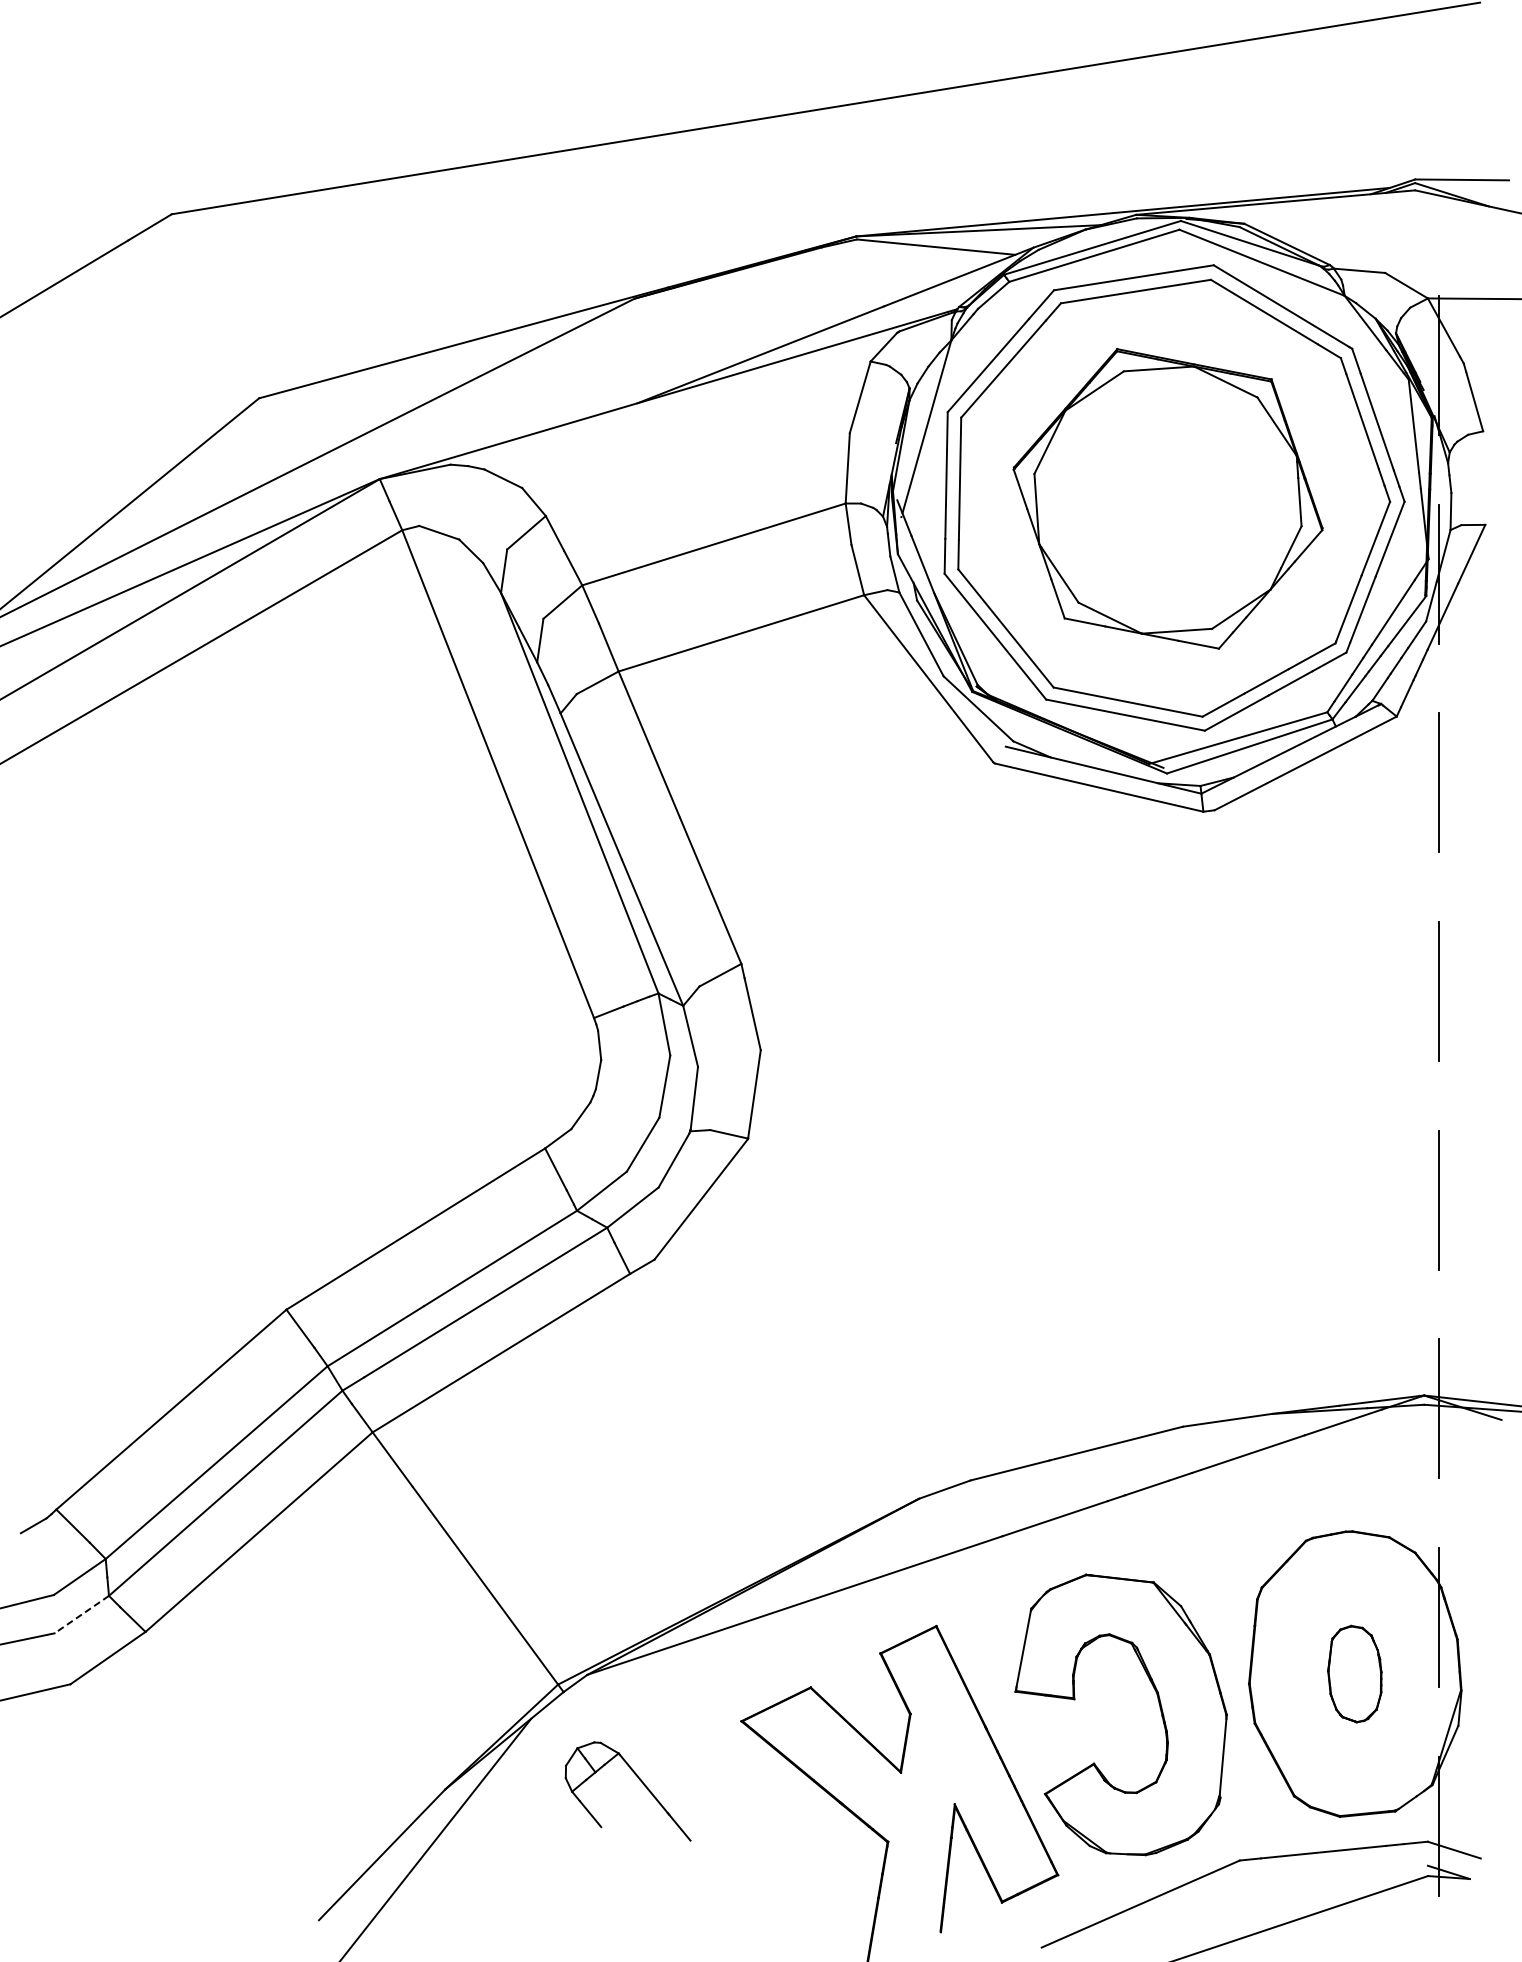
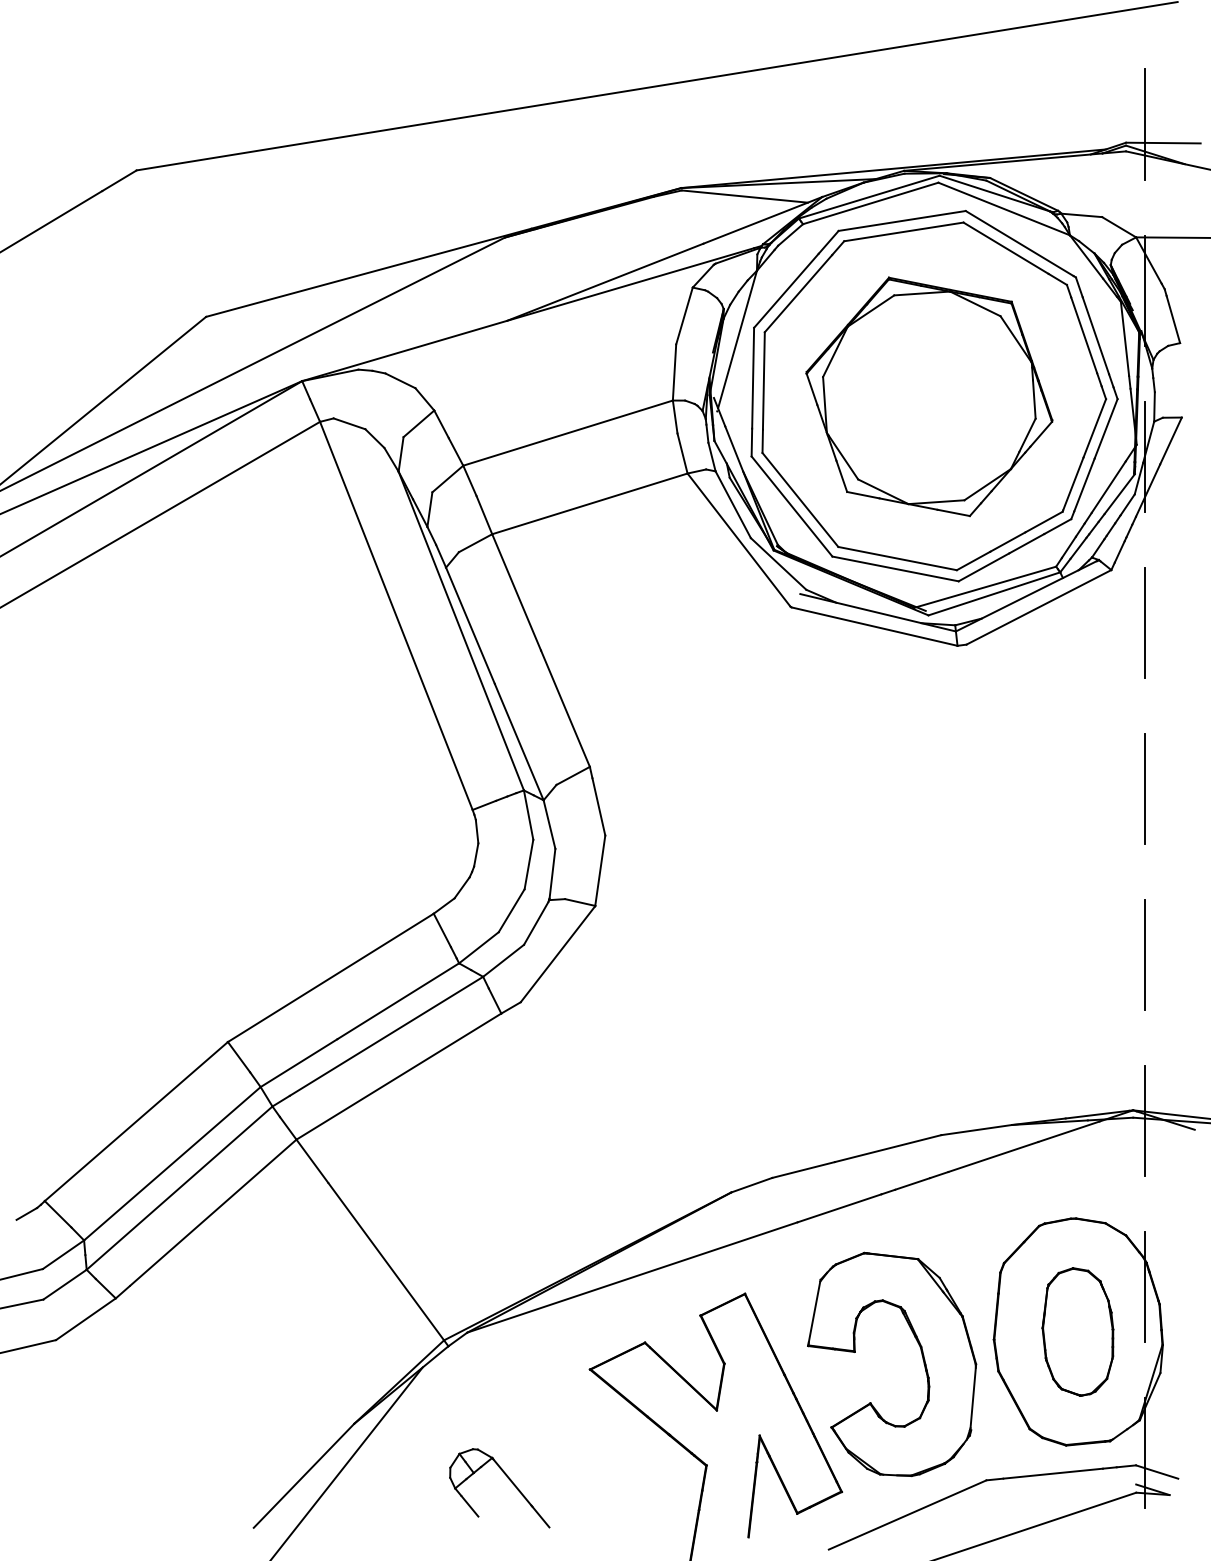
line: (1438, 156) -> (1144, 124), added
line: (81, 1614) -> (64, 1284), dashed -> solid
part: (1354, 1673) -> (1077, 1331), size x1.67
part: (638, 1779) -> (508, 1478), moved

